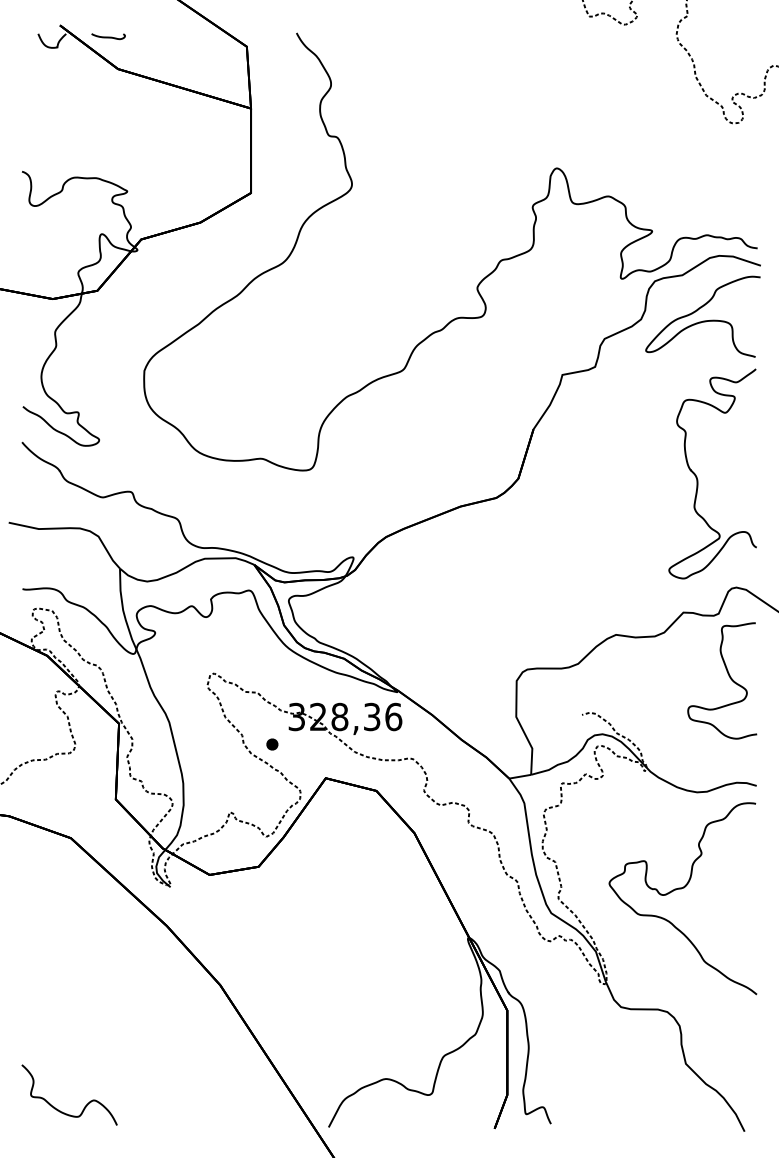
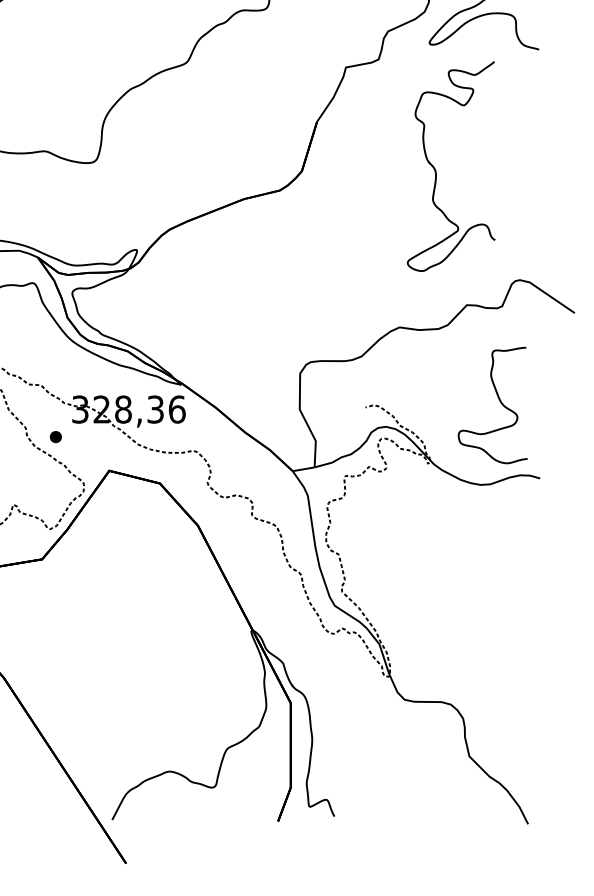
part: (698, 479) -> (437, 172), moved
curve: (728, 676) -> (499, 401), moved
curve: (681, 889) -> (465, 582), removed

